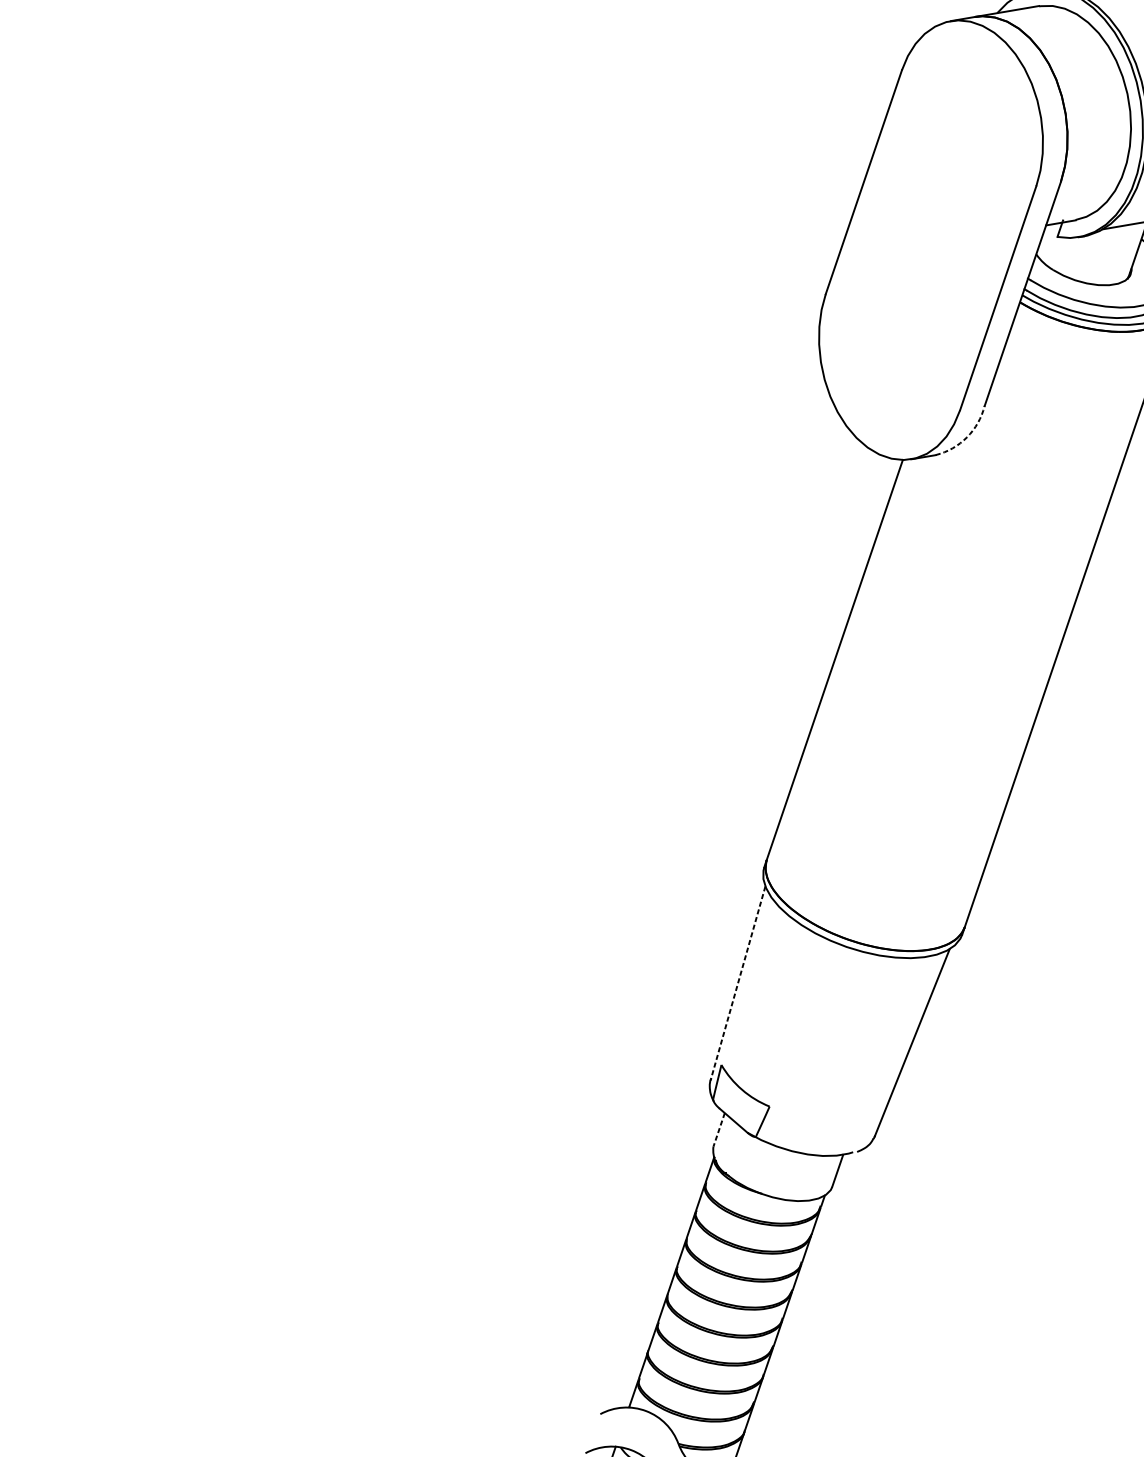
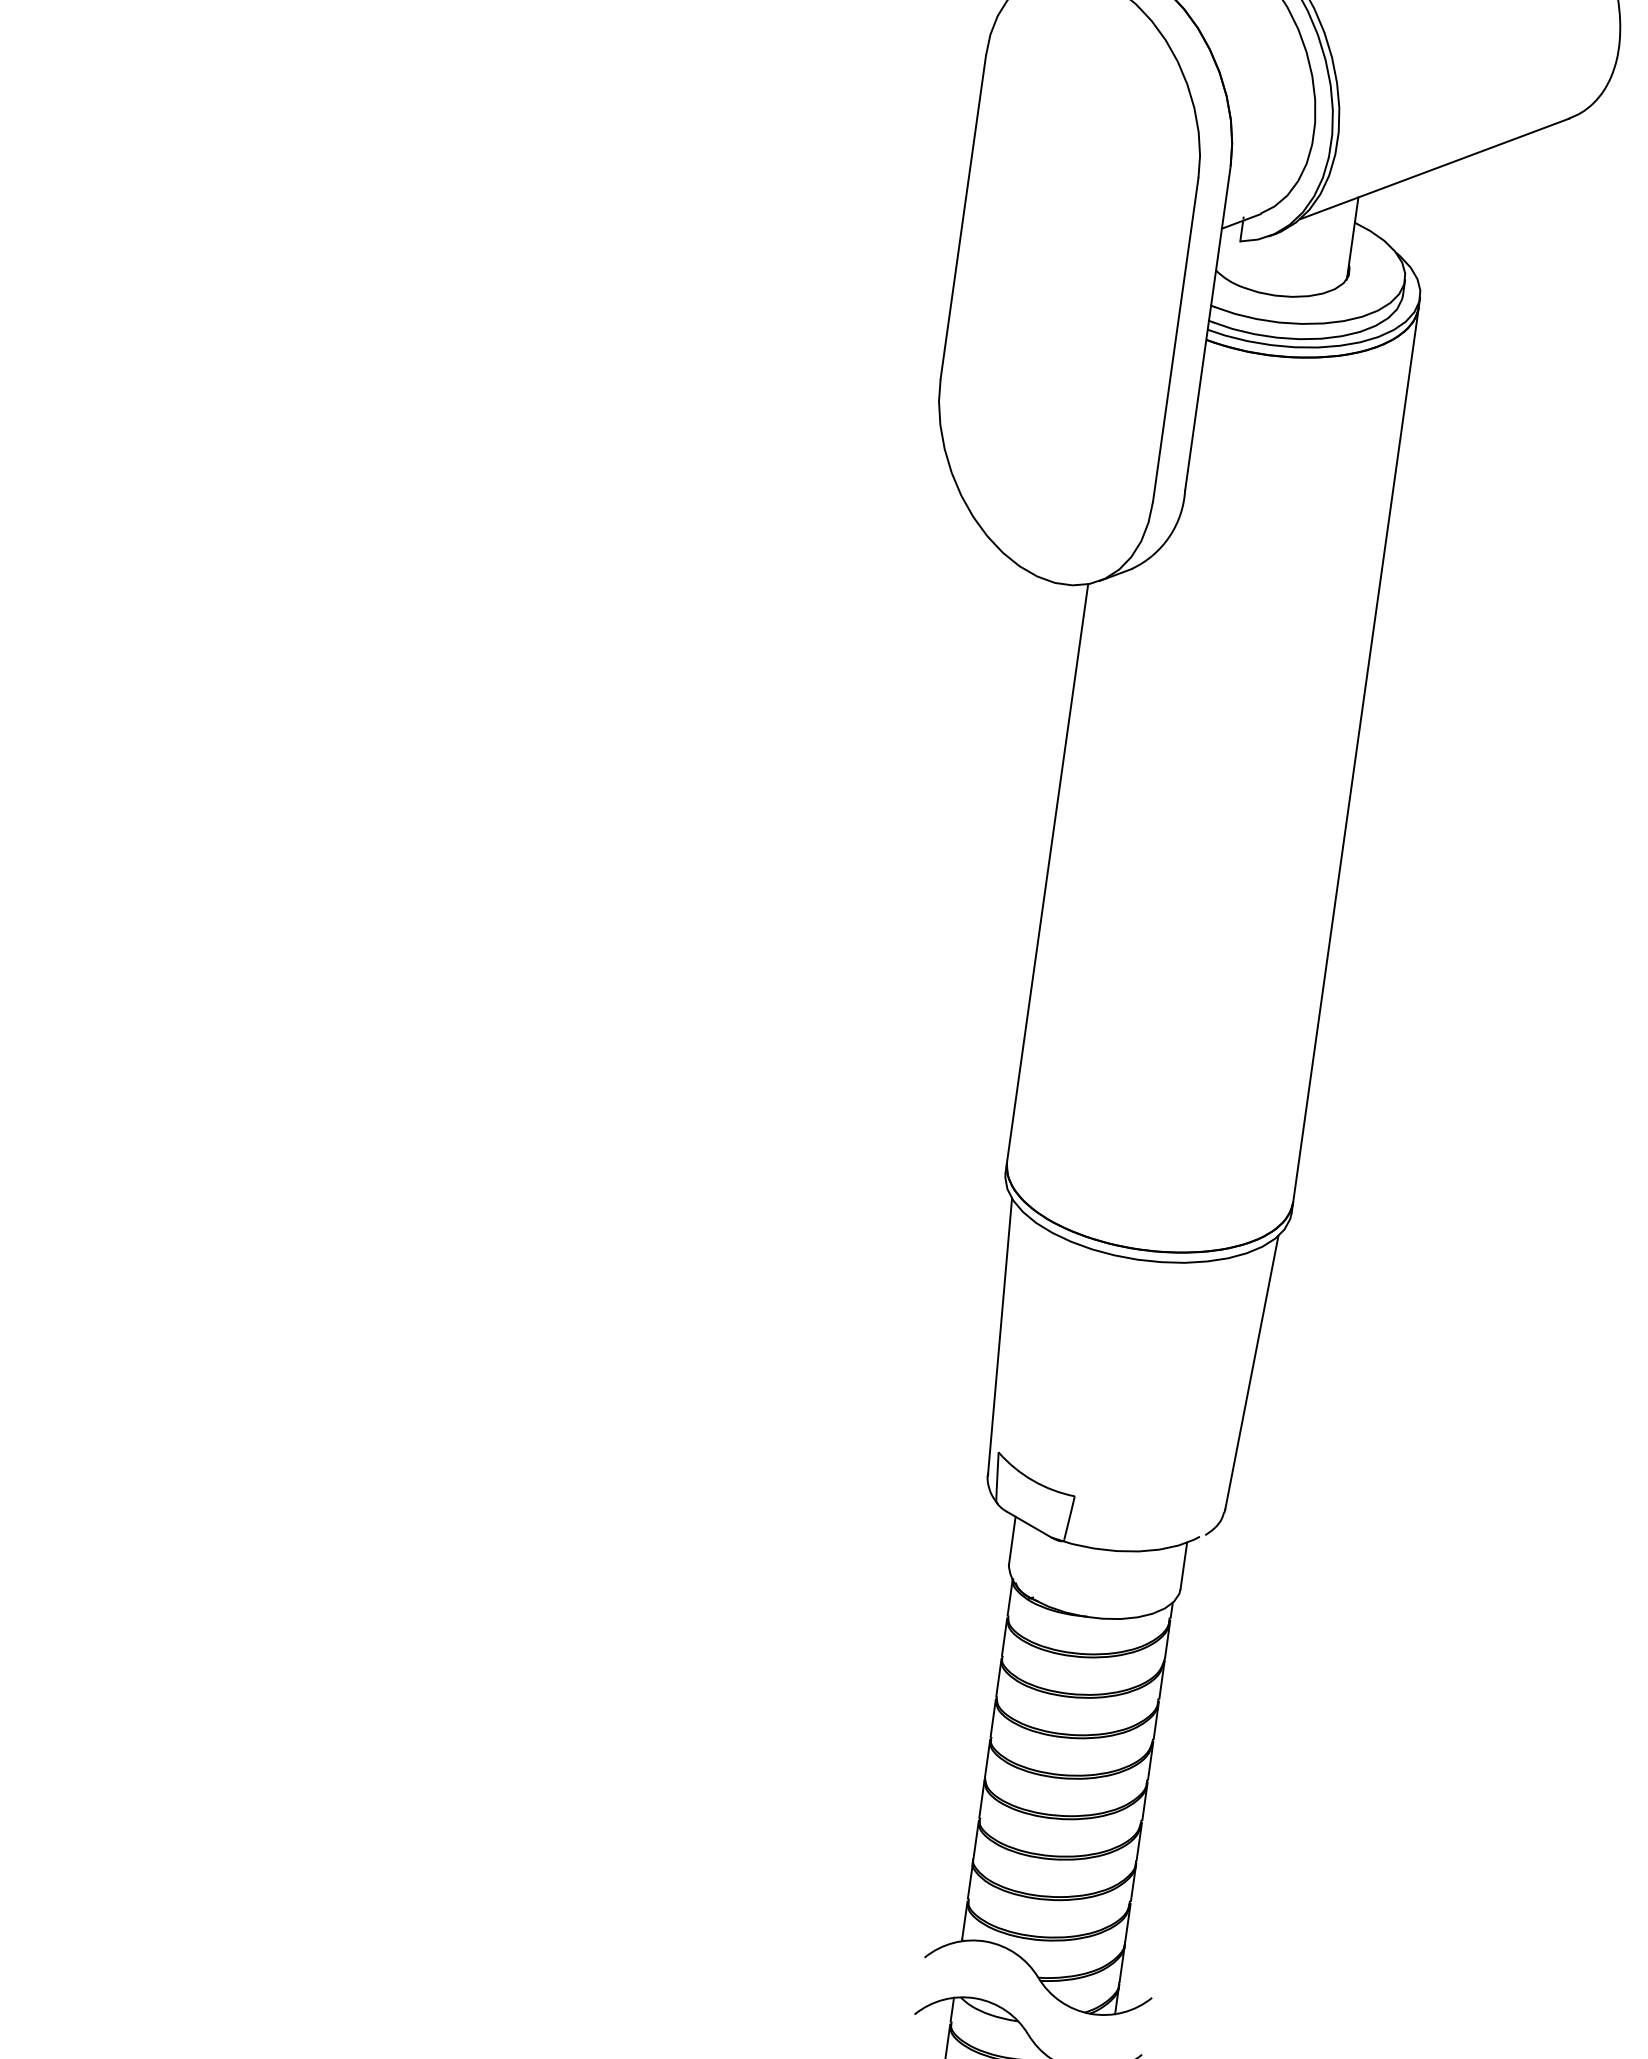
arc: (967, 437) -> (1169, 536), dashed -> solid
line: (737, 983) -> (999, 1337), dashed -> solid
line: (719, 1130) -> (1012, 1541), dashed -> solid

